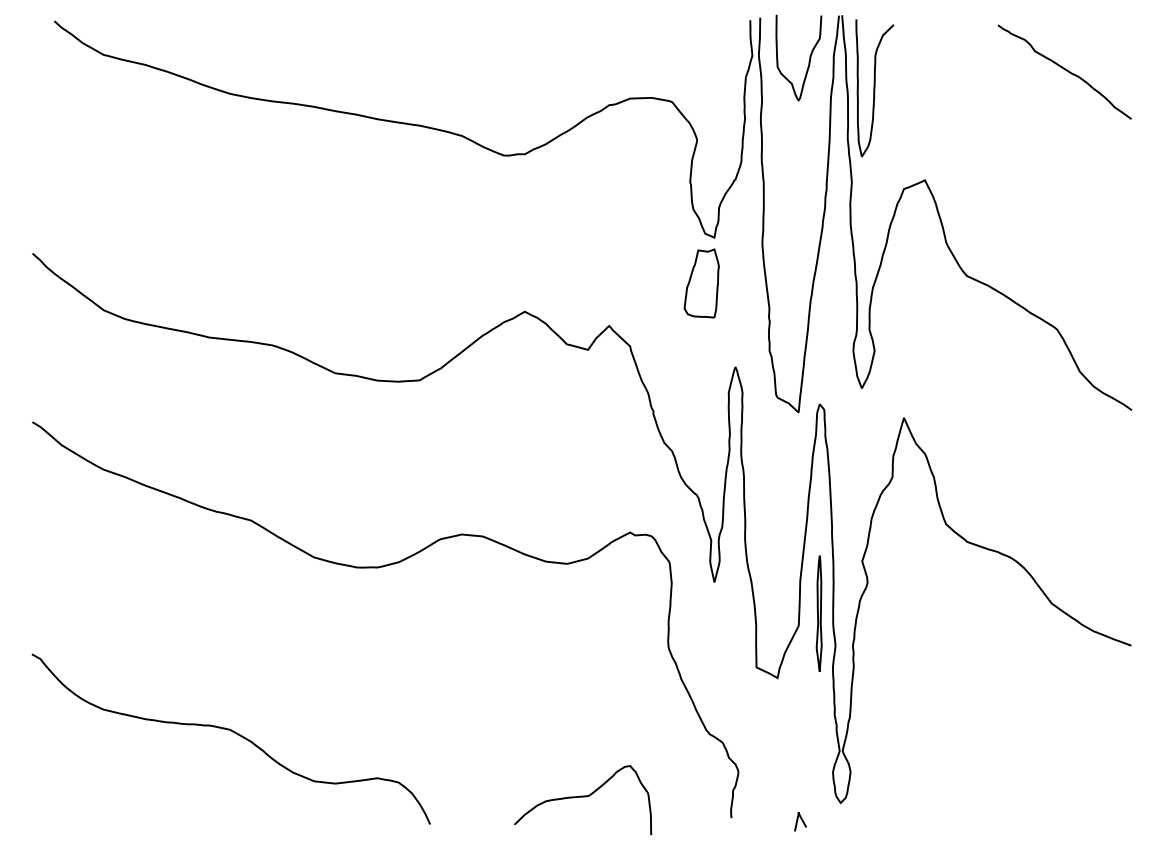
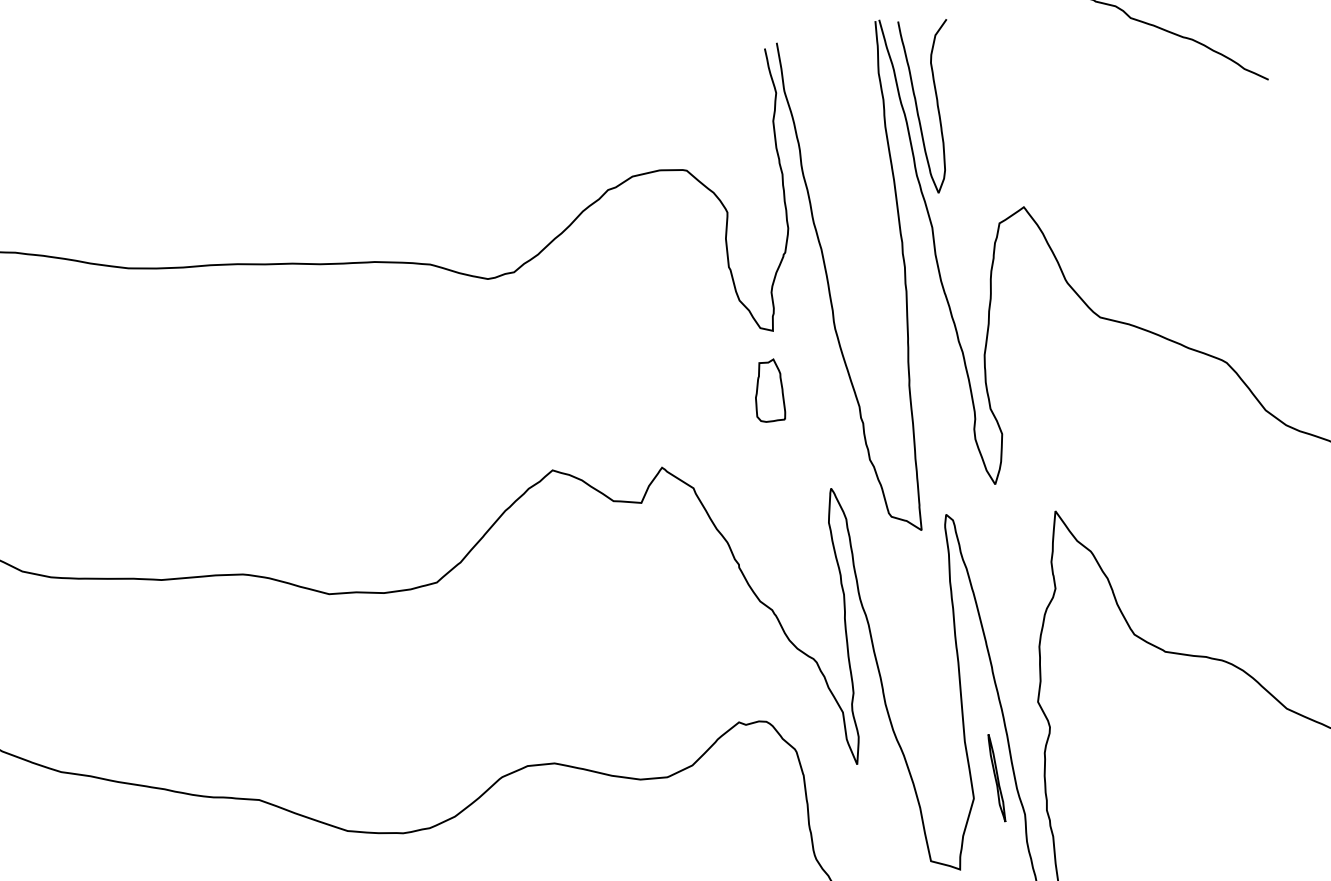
curve: (808, 61) -> (848, 86), removed
part: (701, 283) -> (767, 391), size x0.7
part: (818, 613) -> (995, 778), size x0.6

